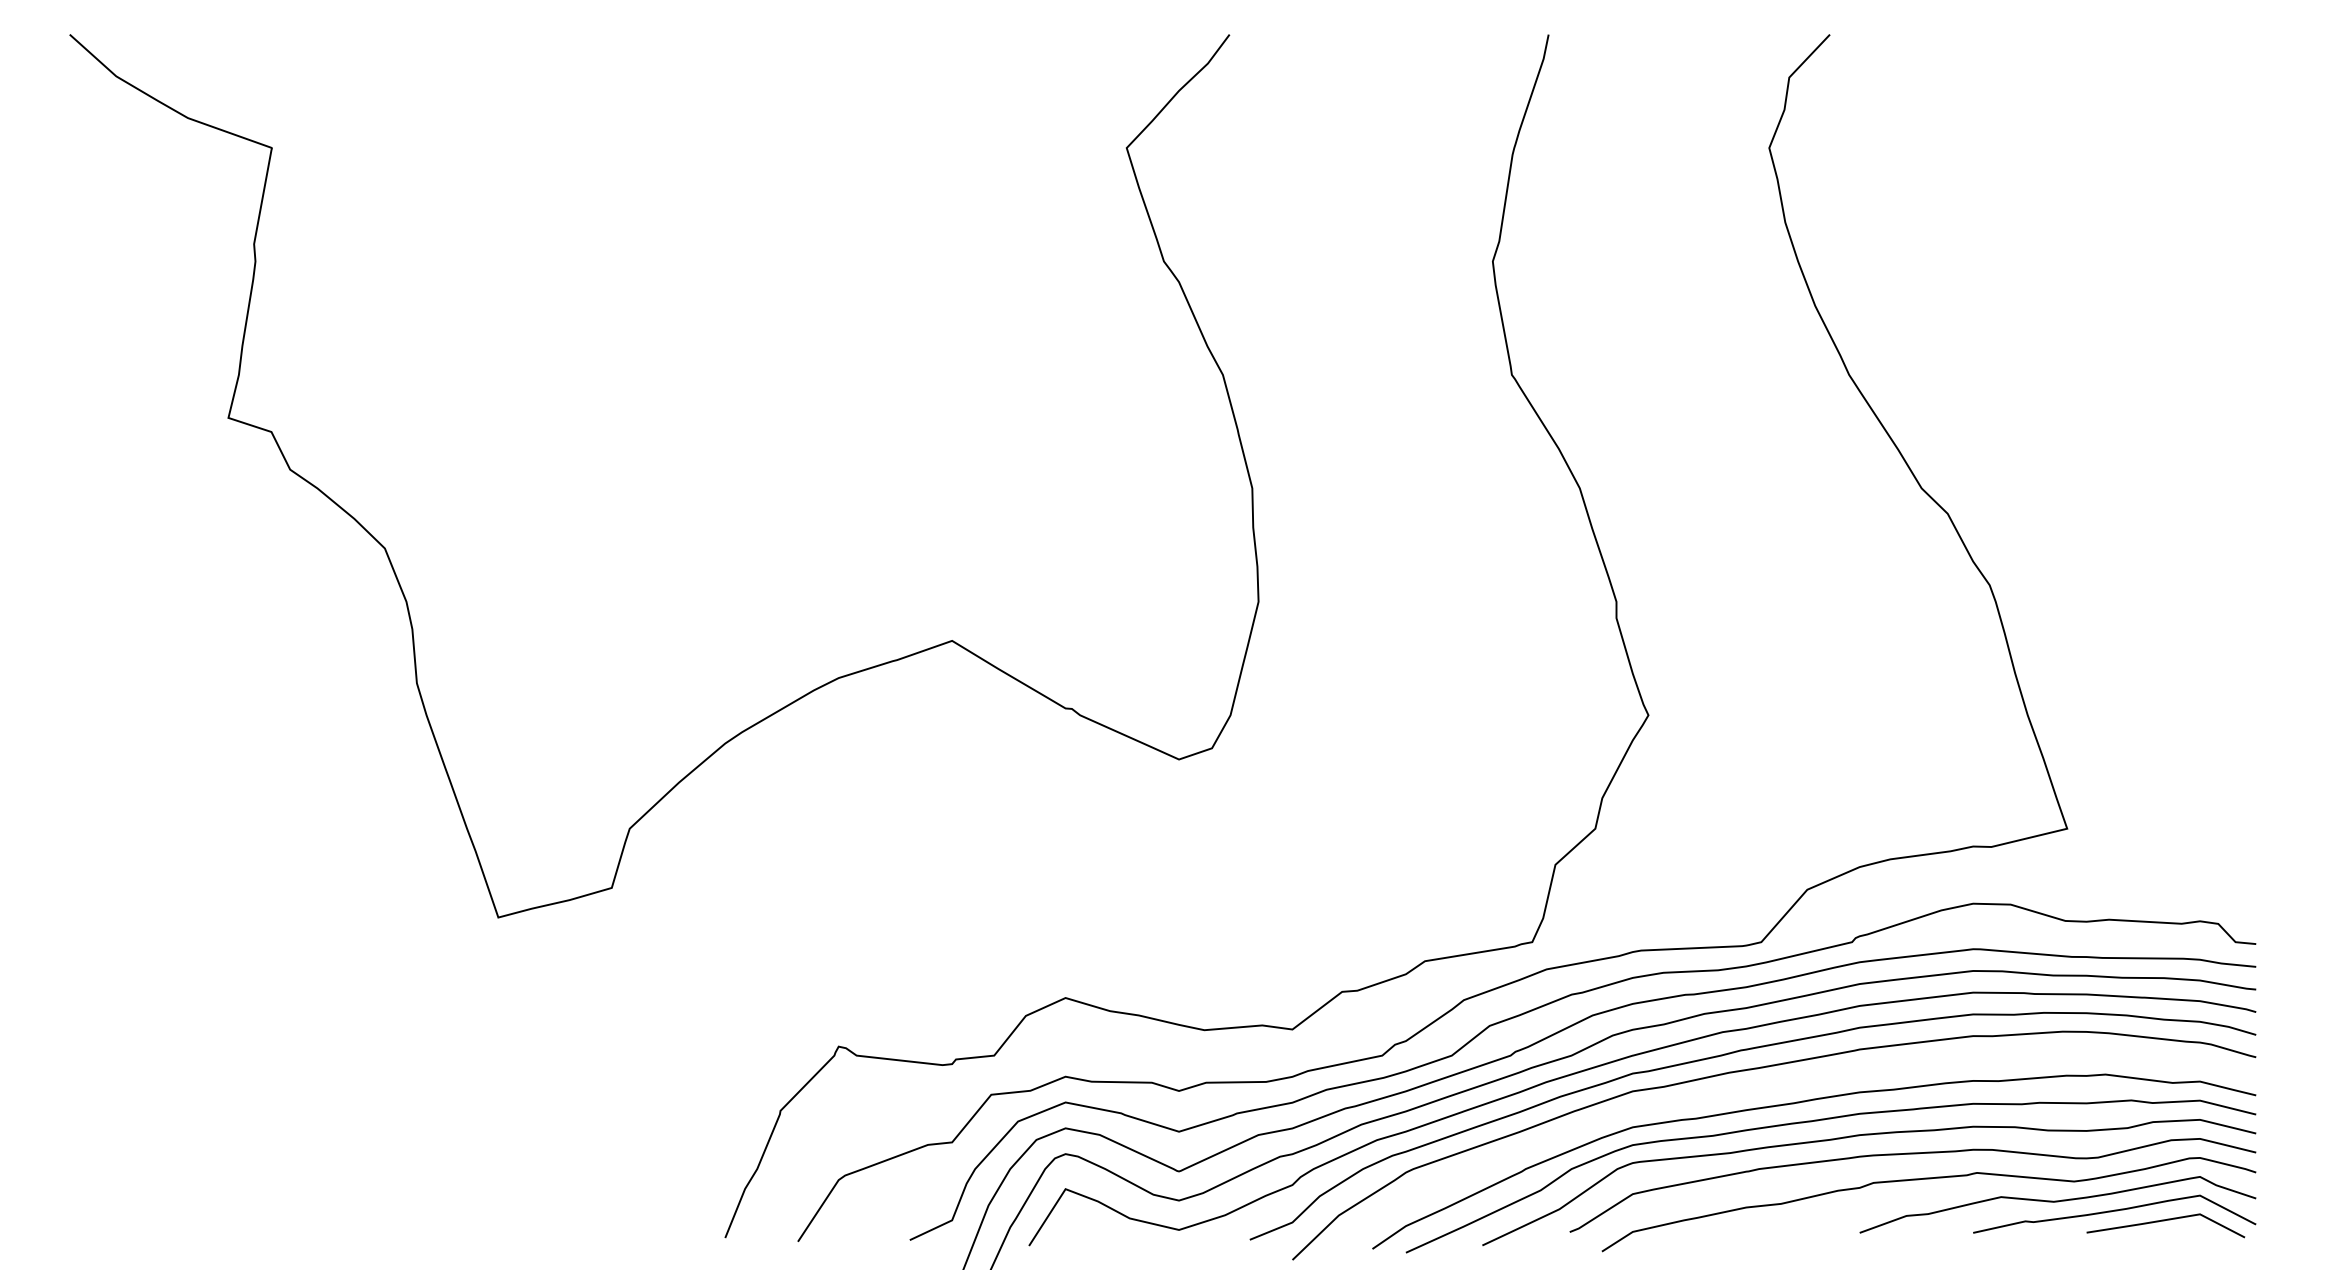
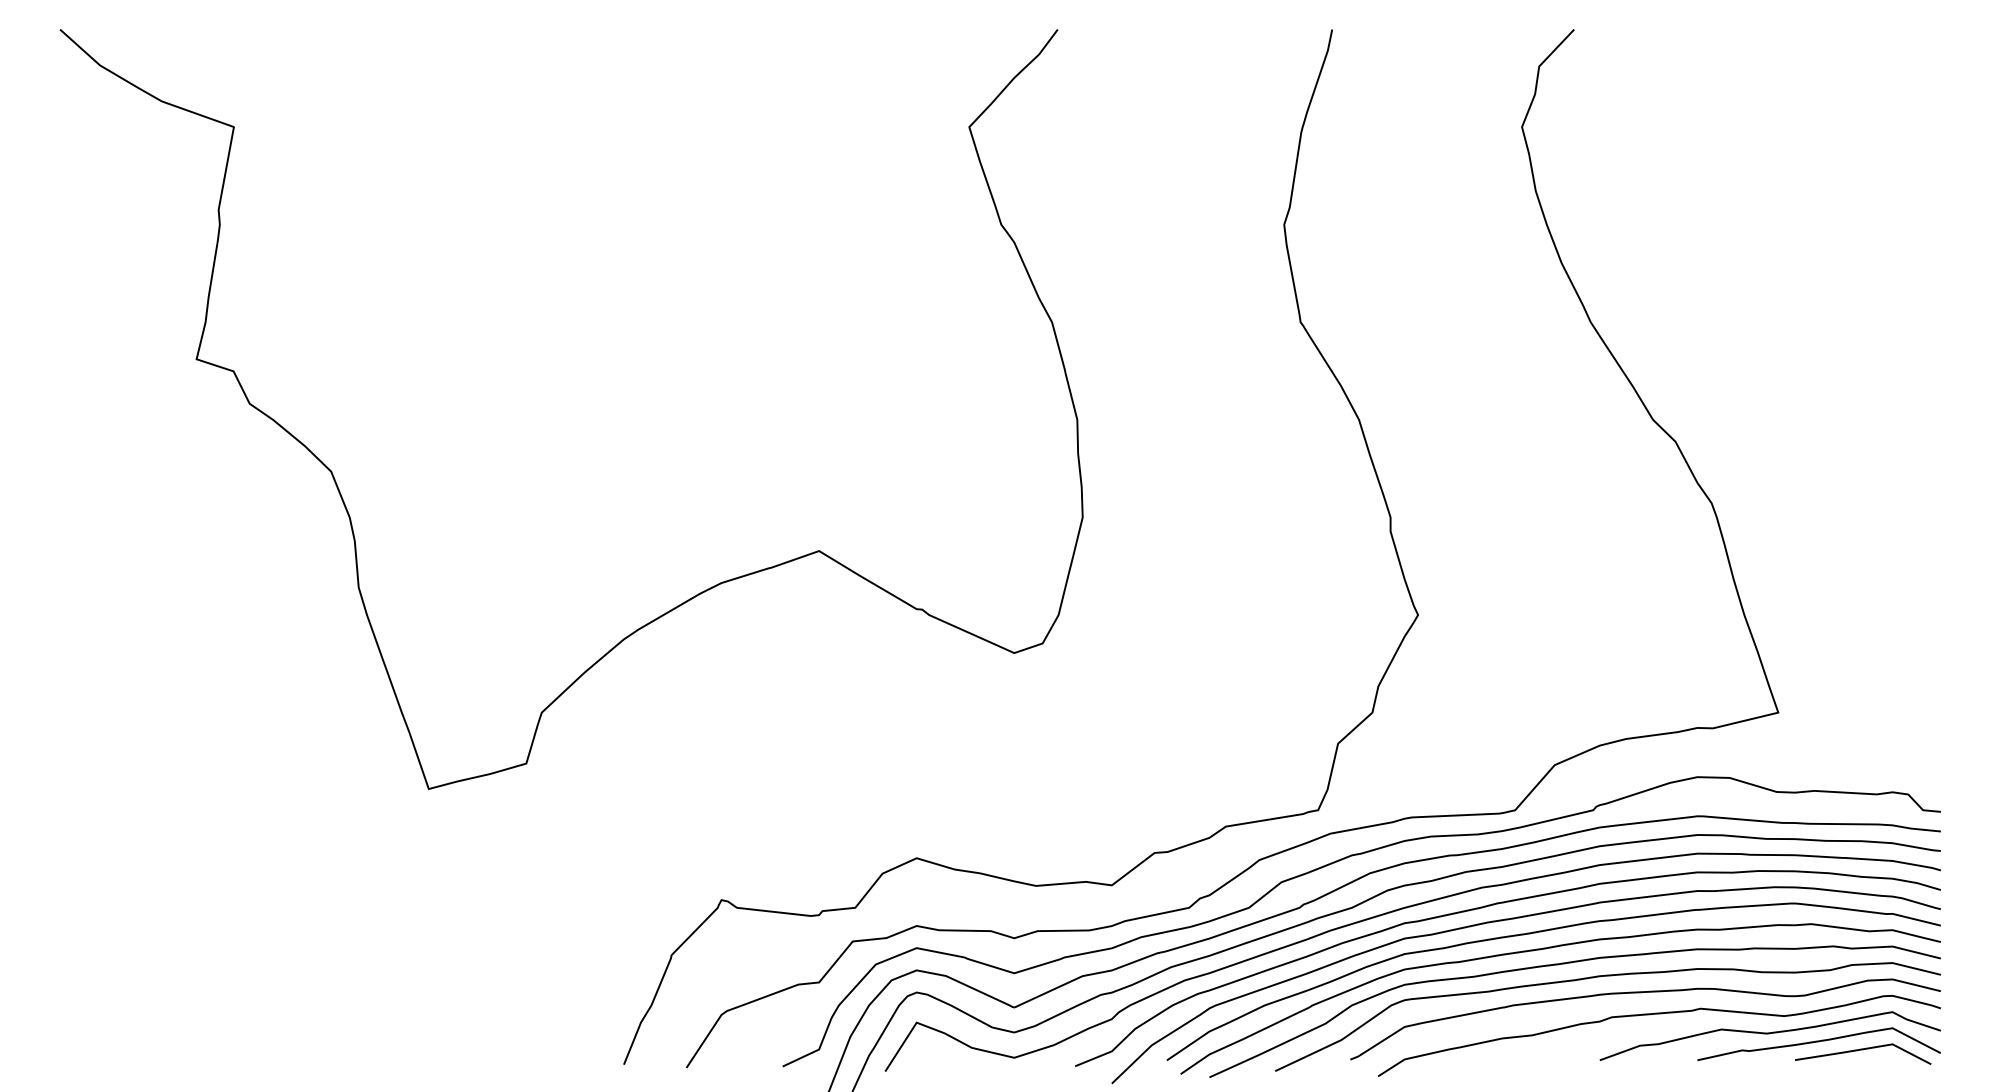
curve: (1795, 1083) -> (1544, 931), added

